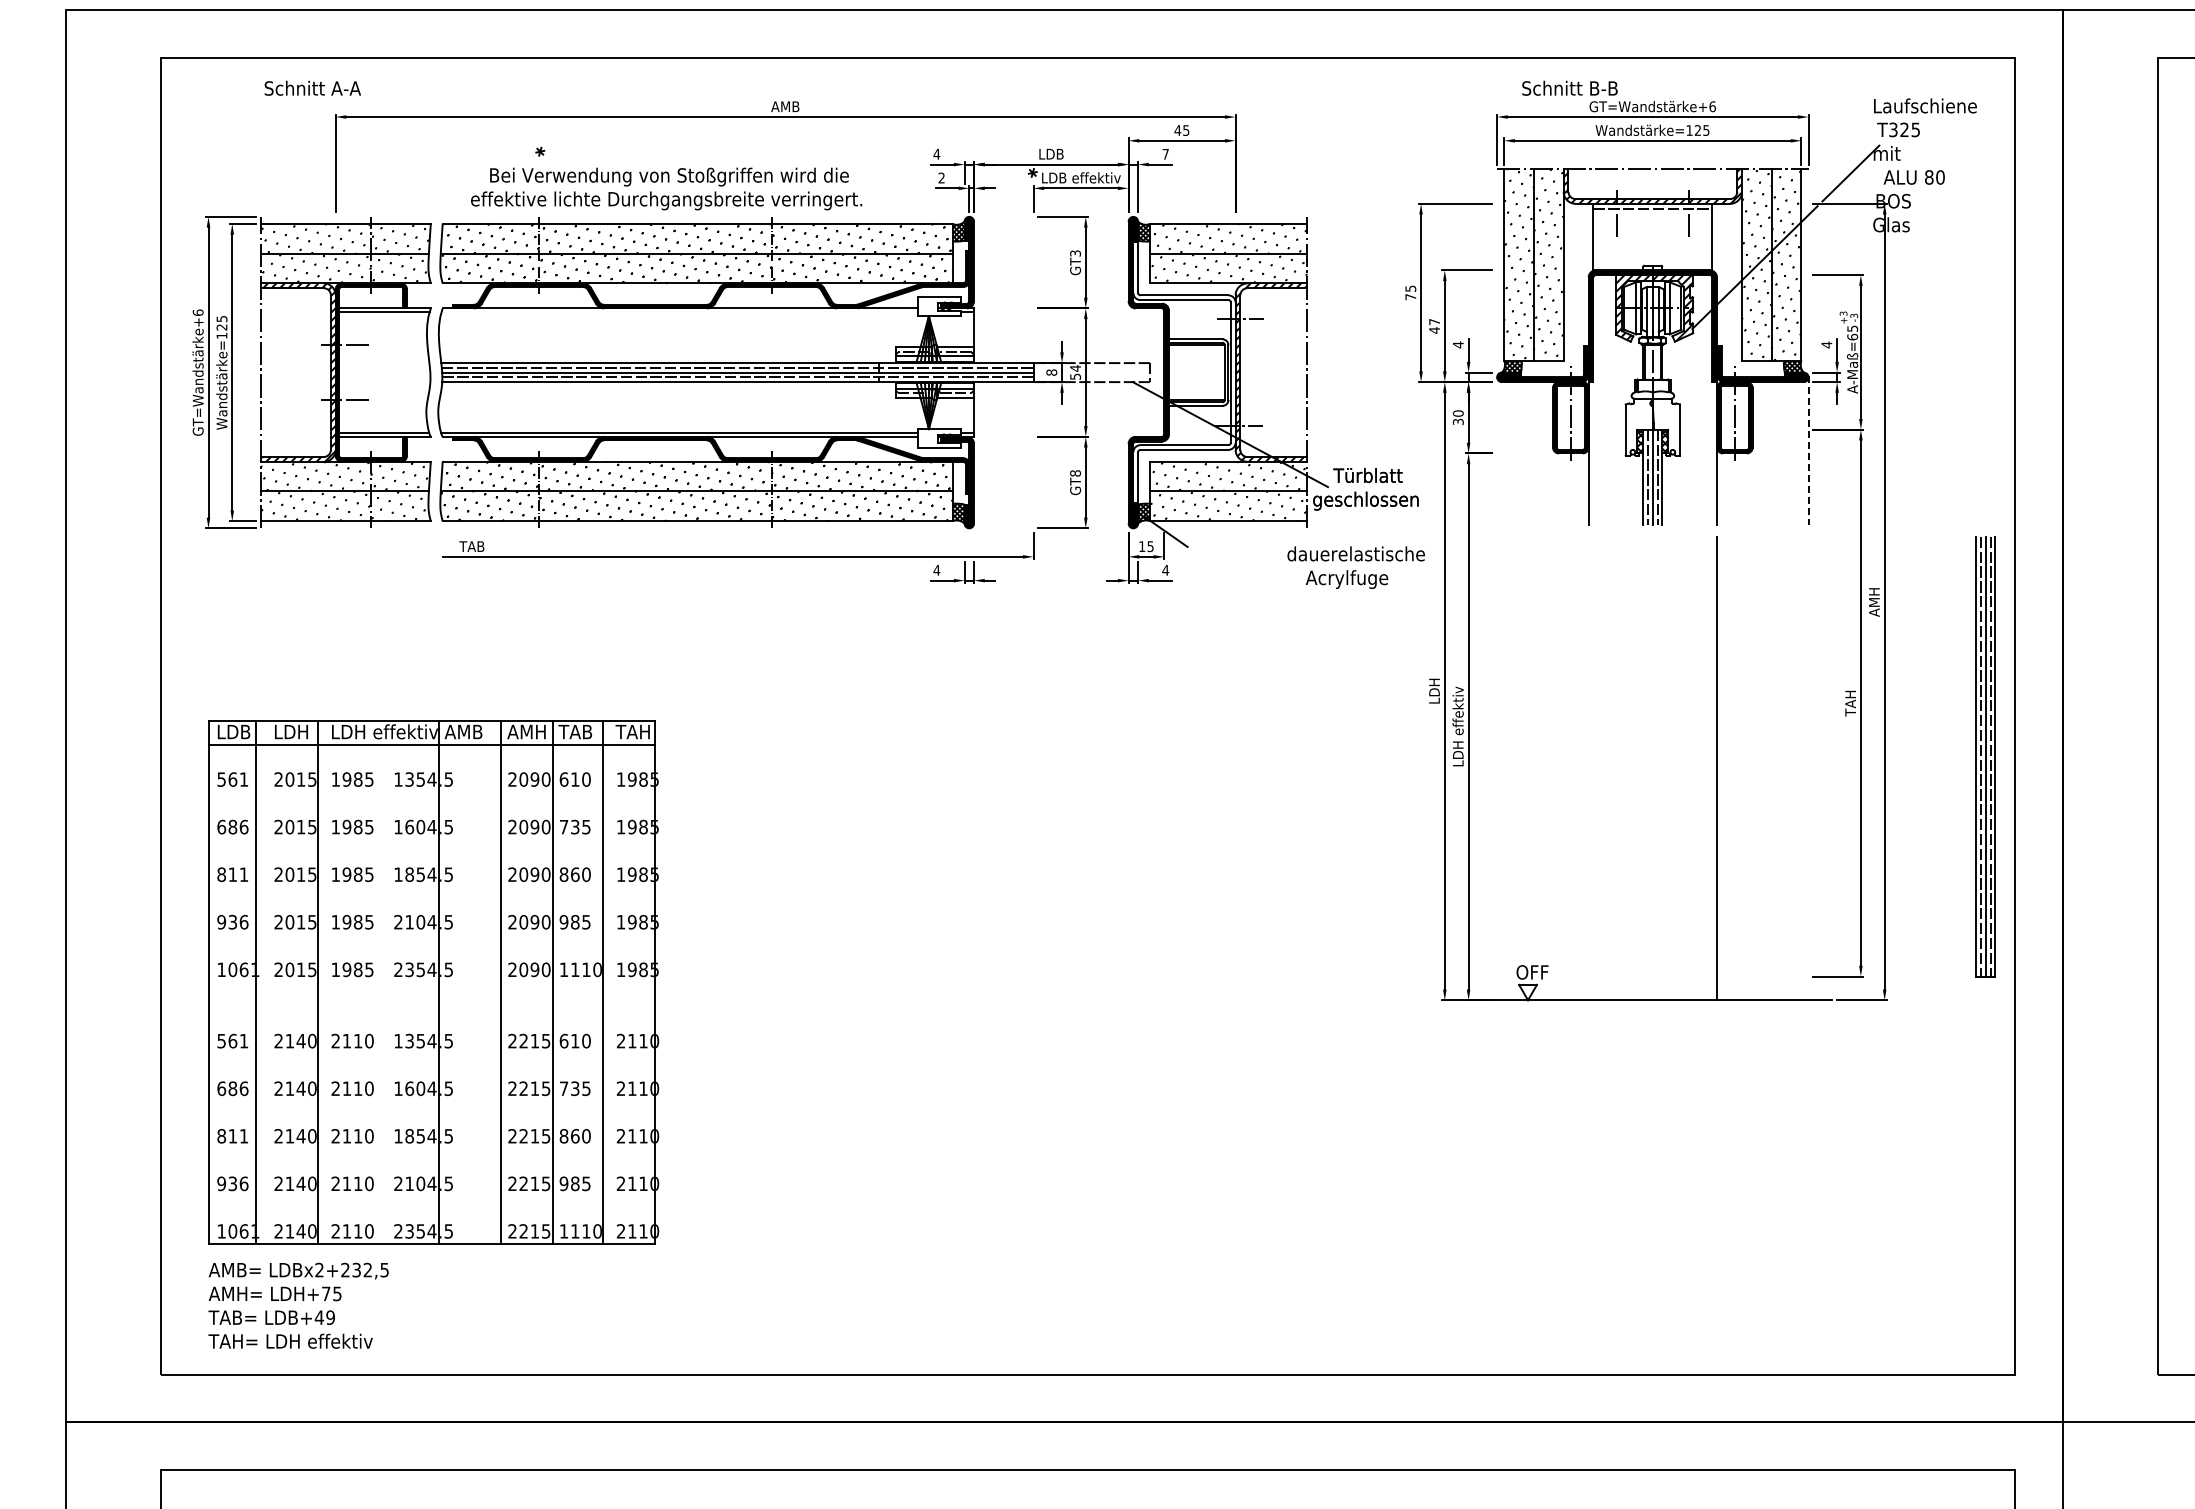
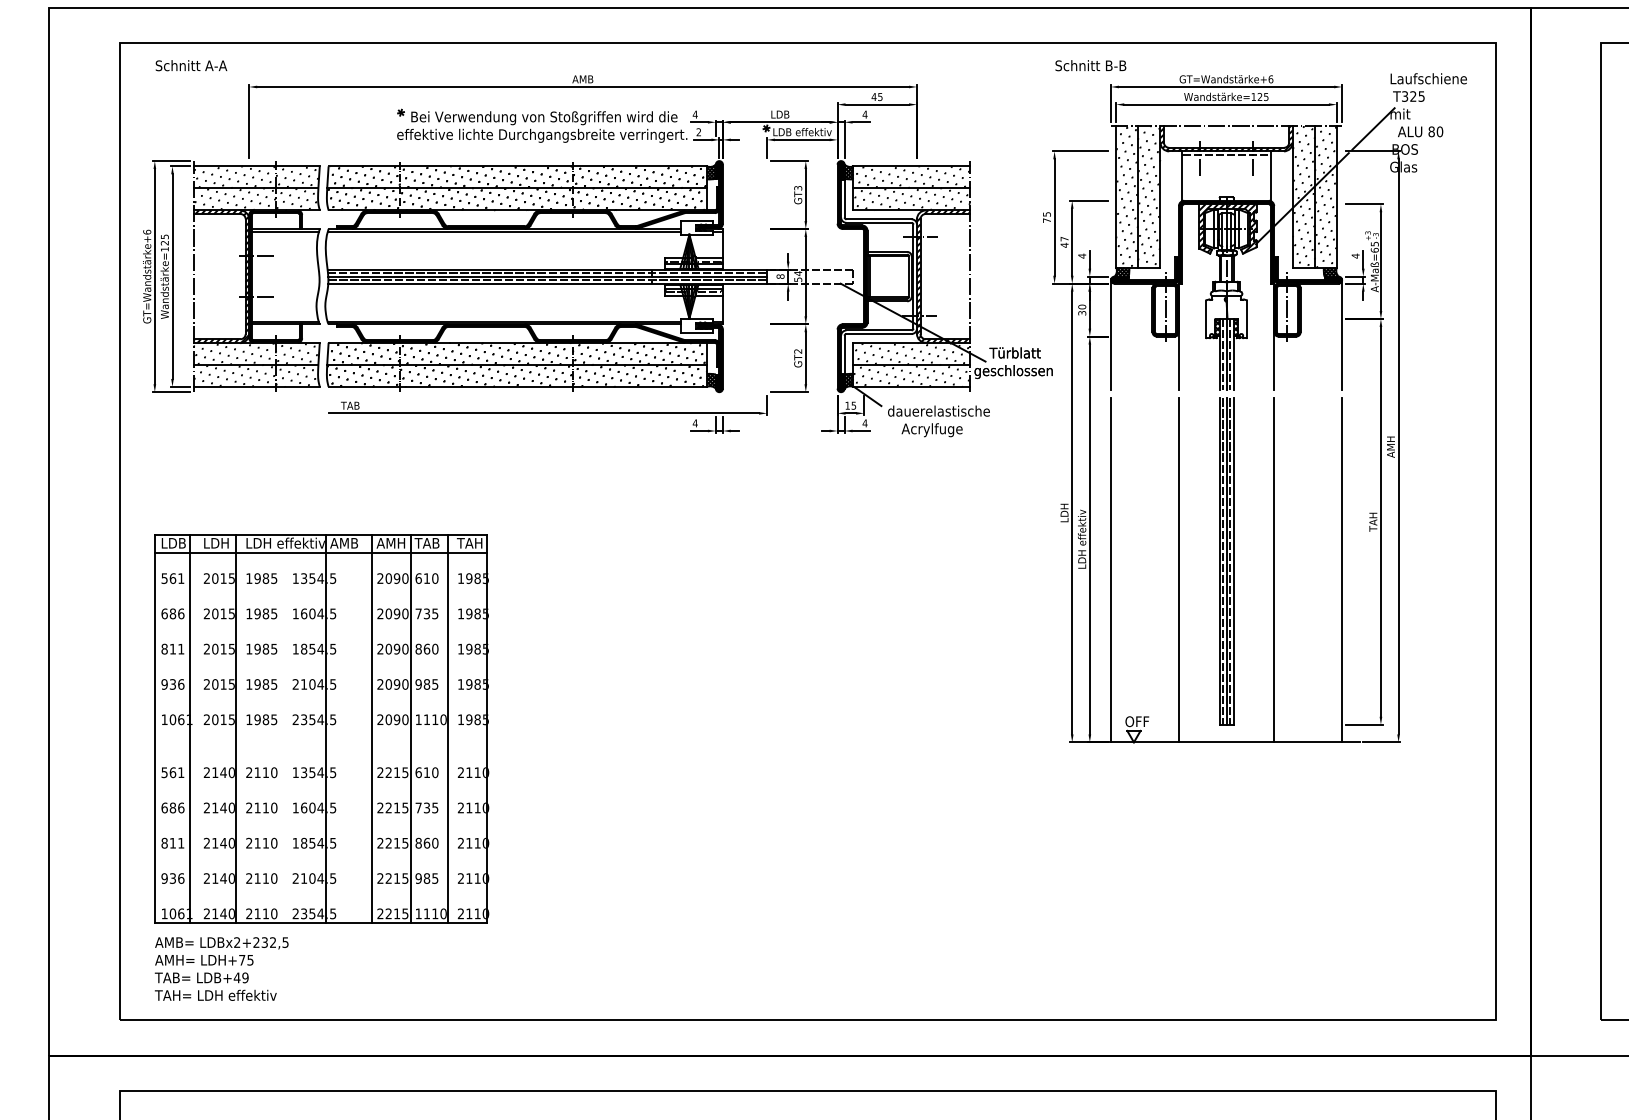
text: (312, 87) -> (191, 65), moved
text: (1569, 87) -> (1090, 65), moved
text: (1165, 154) -> (864, 114), 7 -> 4
text: (666, 188) -> (542, 126), moved
line: (679, 311) -> (504, 231), added
line: (1172, 372) -> (870, 276), added
line: (1497, 450) -> (1111, 334), added
line: (1808, 450) -> (1342, 334), dashed -> solid
text: (1075, 473) -> (798, 351), GT8 -> GT2
text: (1355, 567) -> (938, 421), moved
part: (1985, 756) -> (1226, 561), moved
line: (1497, 768) -> (1111, 570), added
line: (1588, 768) -> (1178, 570), added
line: (1808, 768) -> (1342, 570), added

